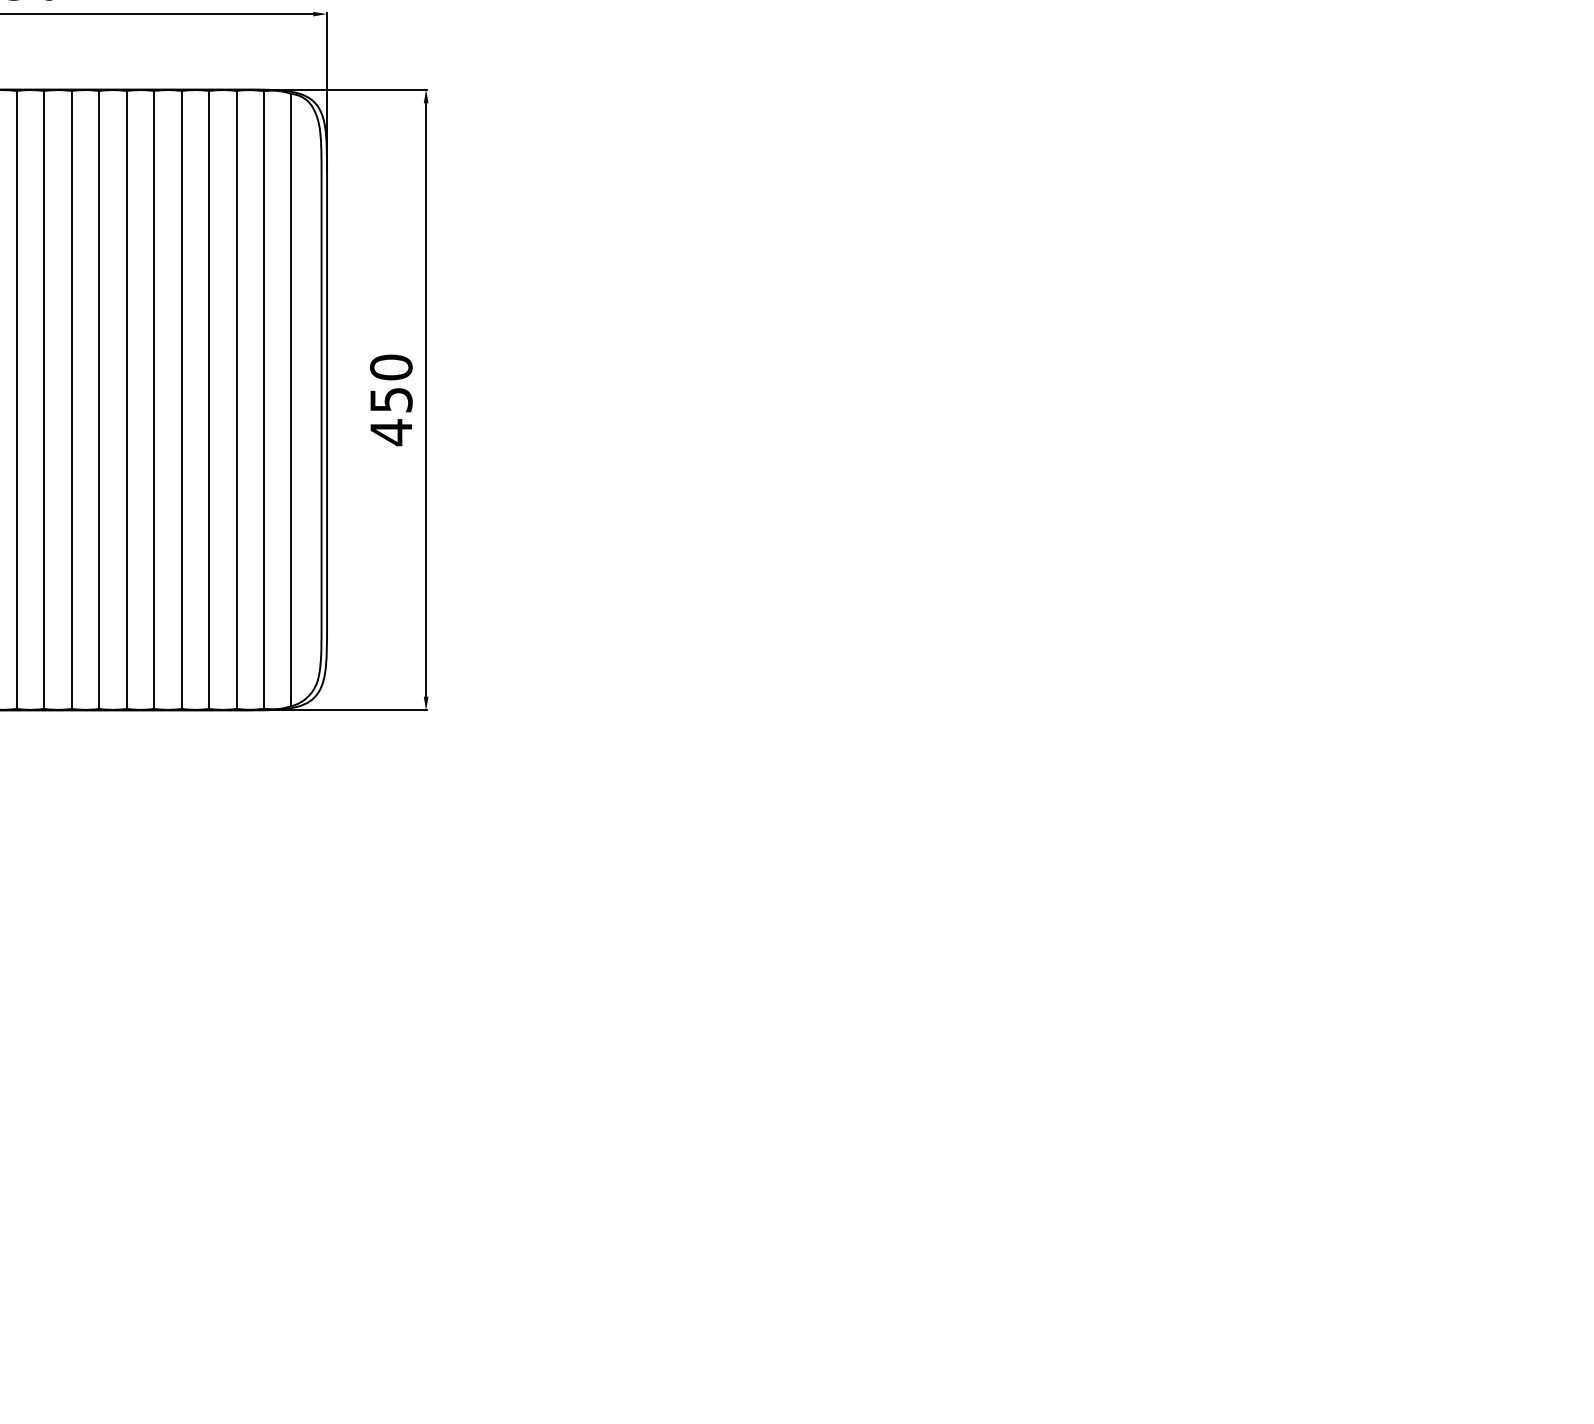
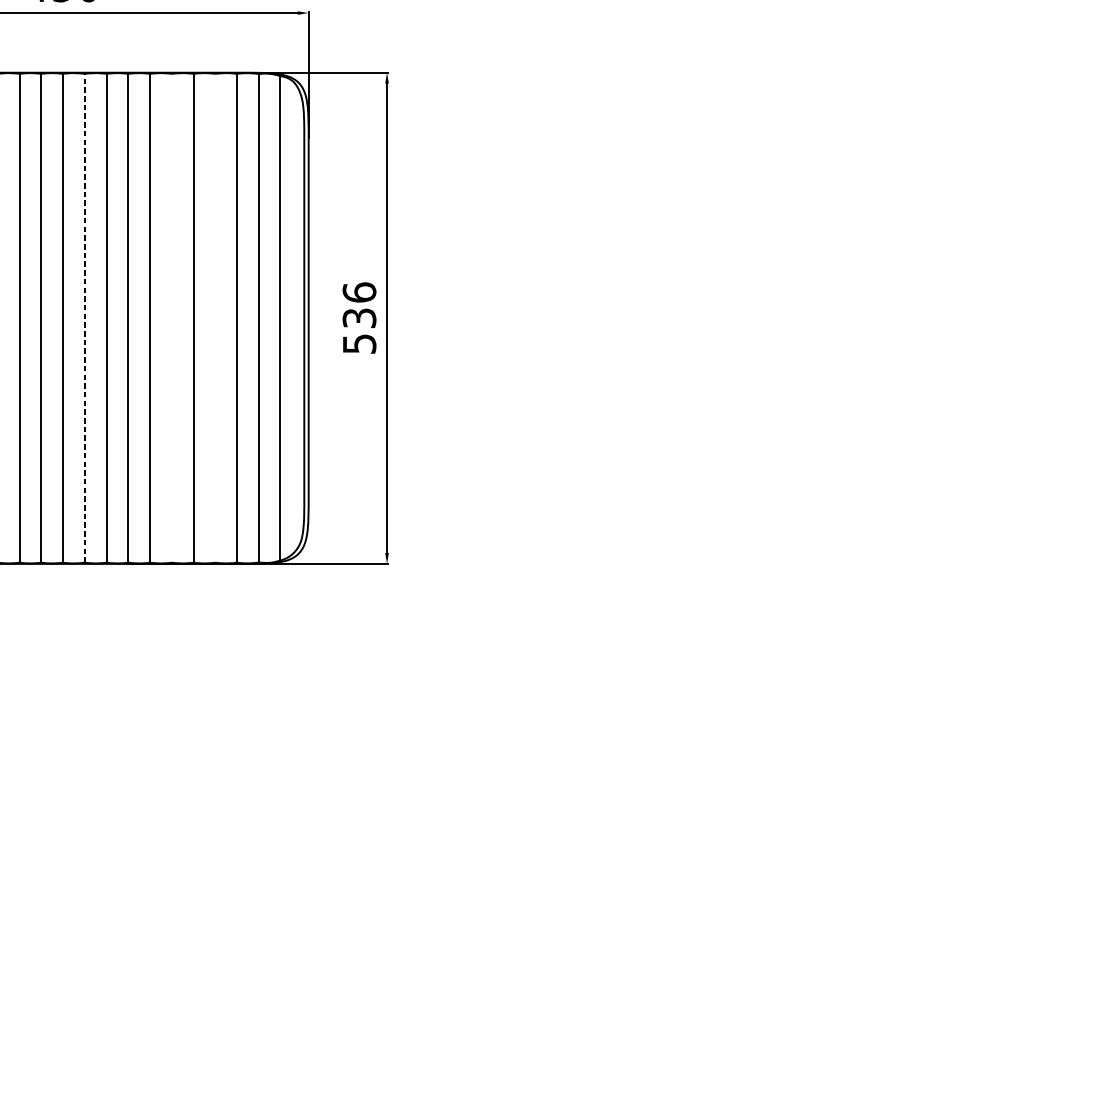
line: (44, 399) -> (85, 317), solid -> dashed
line: (154, 399) -> (172, 317), removed
line: (209, 399) -> (215, 317), removed
text: (391, 400) -> (359, 318), 450 -> 536

